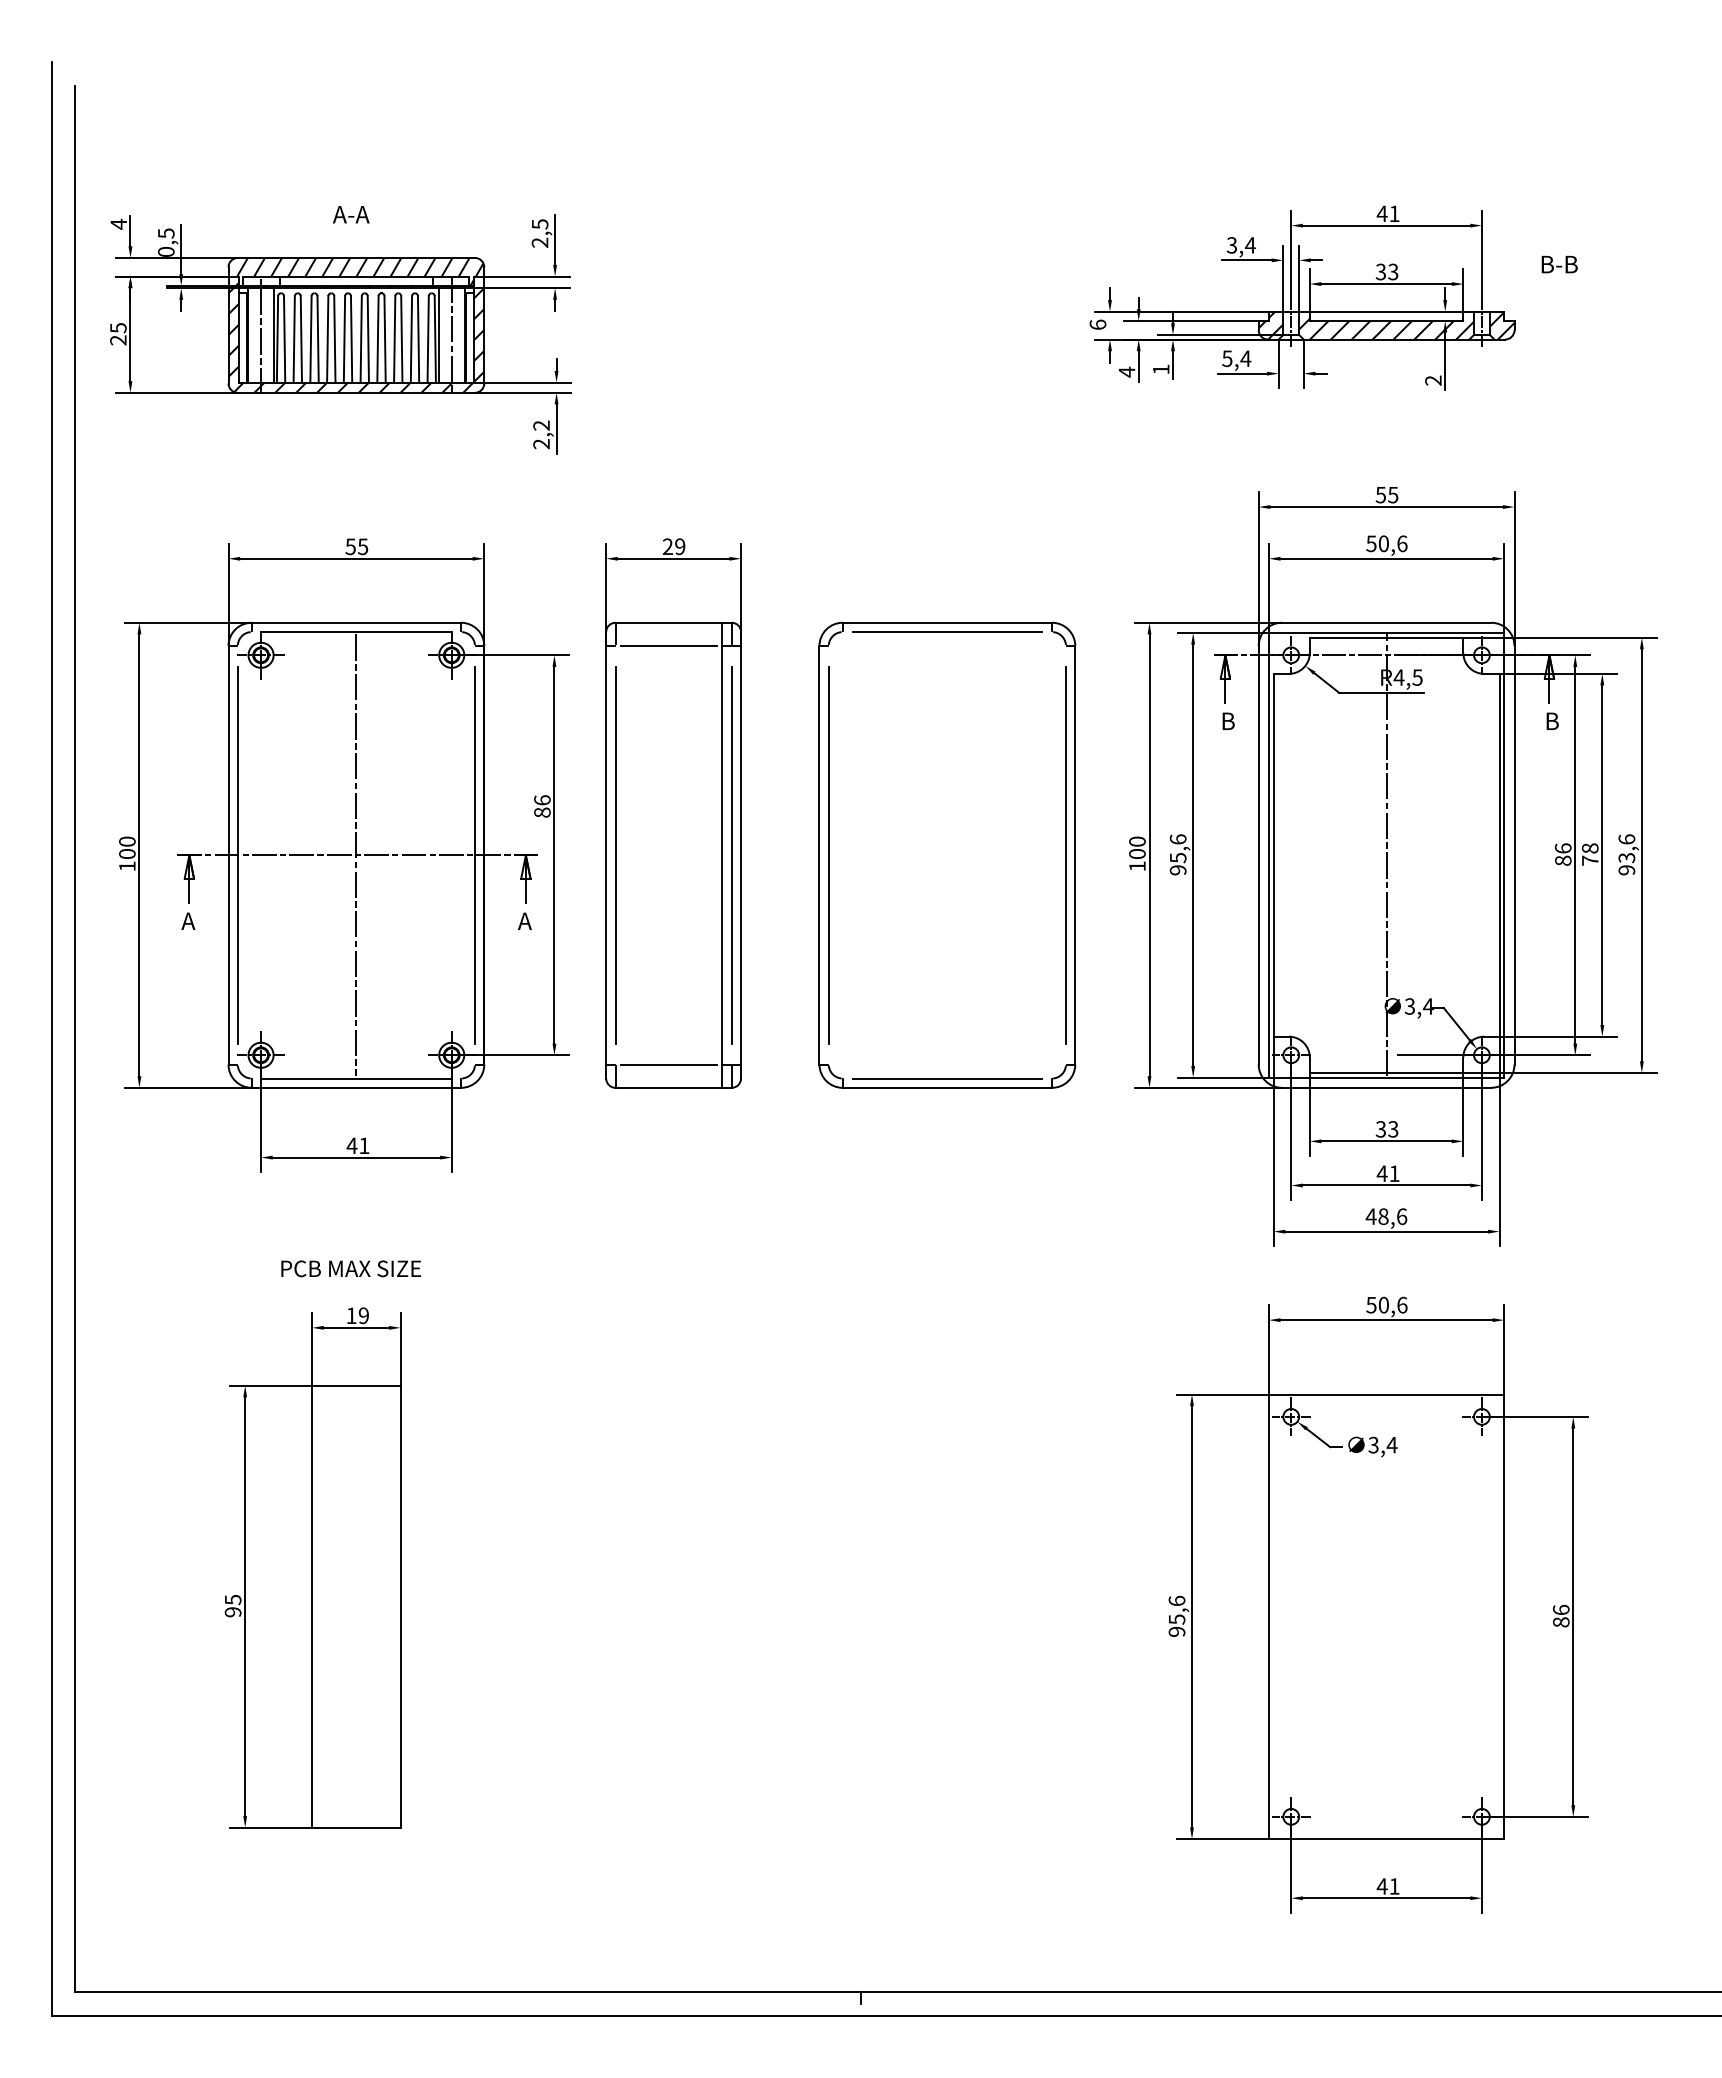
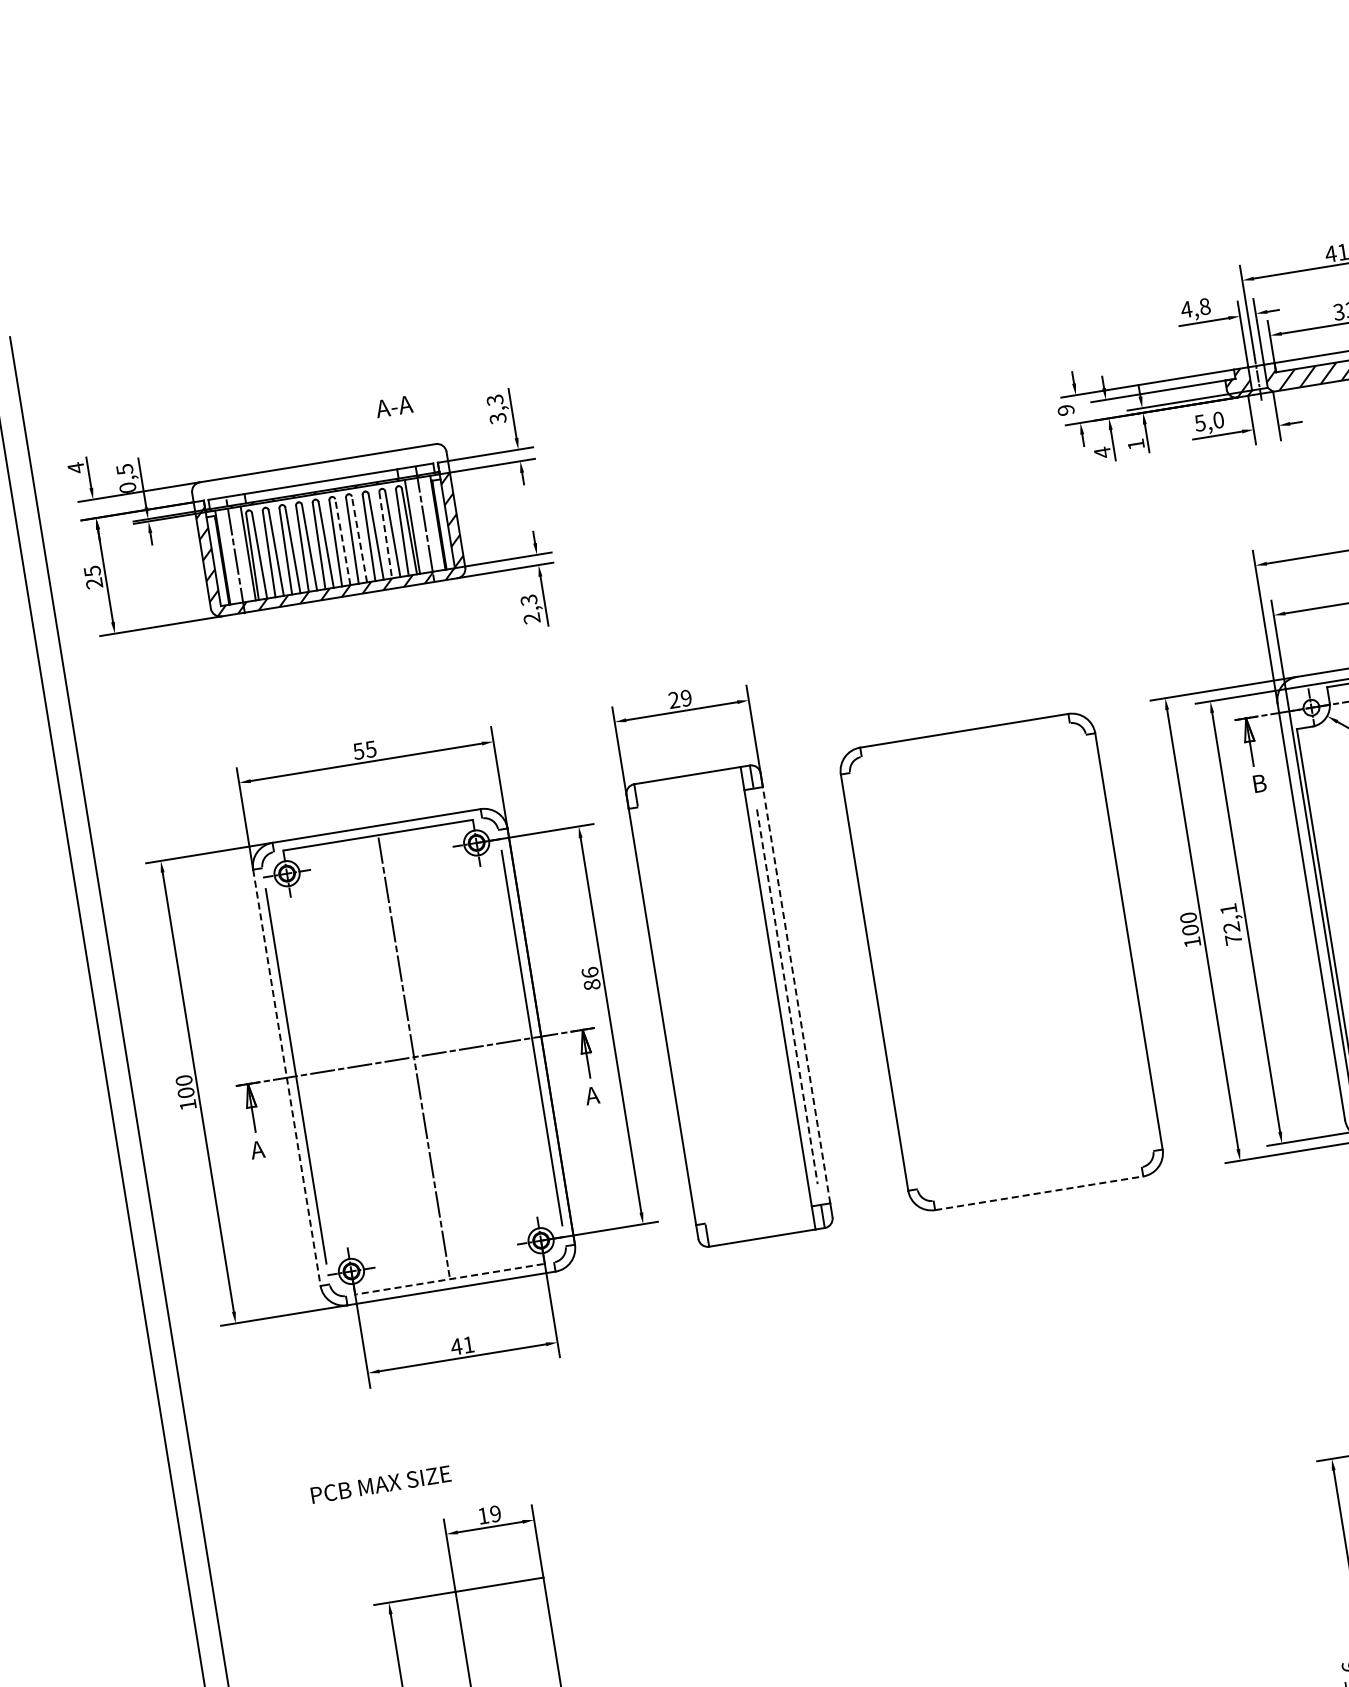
text: (351, 214) -> (394, 406), moved
text: (539, 233) -> (496, 409), 2,5 -> 3,3
text: (1241, 245) -> (1196, 308), 3,4 -> 4,8
hatch: (360, 271) -> (324, 476), removed
text: (1097, 324) -> (1065, 410), 6 -> 9
line: (368, 338) -> (342, 541), solid -> dashed
line: (385, 338) -> (359, 538), solid -> dashed
line: (411, 339) -> (385, 535), solid -> dashed
text: (1245, 358) -> (1218, 419), 5,4 -> 5,0
text: (541, 425) -> (528, 599), 2,2 -> 2,3
line: (947, 632) -> (965, 740), removed
line: (668, 646) -> (690, 799), removed
line: (615, 854) -> (671, 1014), removed
line: (741, 854) -> (796, 994), solid -> dashed
line: (828, 854) -> (883, 980), removed
line: (1065, 854) -> (1119, 942), removed
text: (1177, 854) -> (1230, 924), 95,6 -> 72,1
line: (228, 855) -> (286, 1078), solid -> dashed
line: (731, 855) -> (787, 997), solid -> dashed
line: (668, 1064) -> (758, 1214), removed
line: (355, 1078) -> (449, 1279), solid -> dashed
line: (947, 1078) -> (1037, 1183), removed
line: (947, 1087) -> (1039, 1192), solid -> dashed
text: (351, 1268) -> (381, 1484), moved

